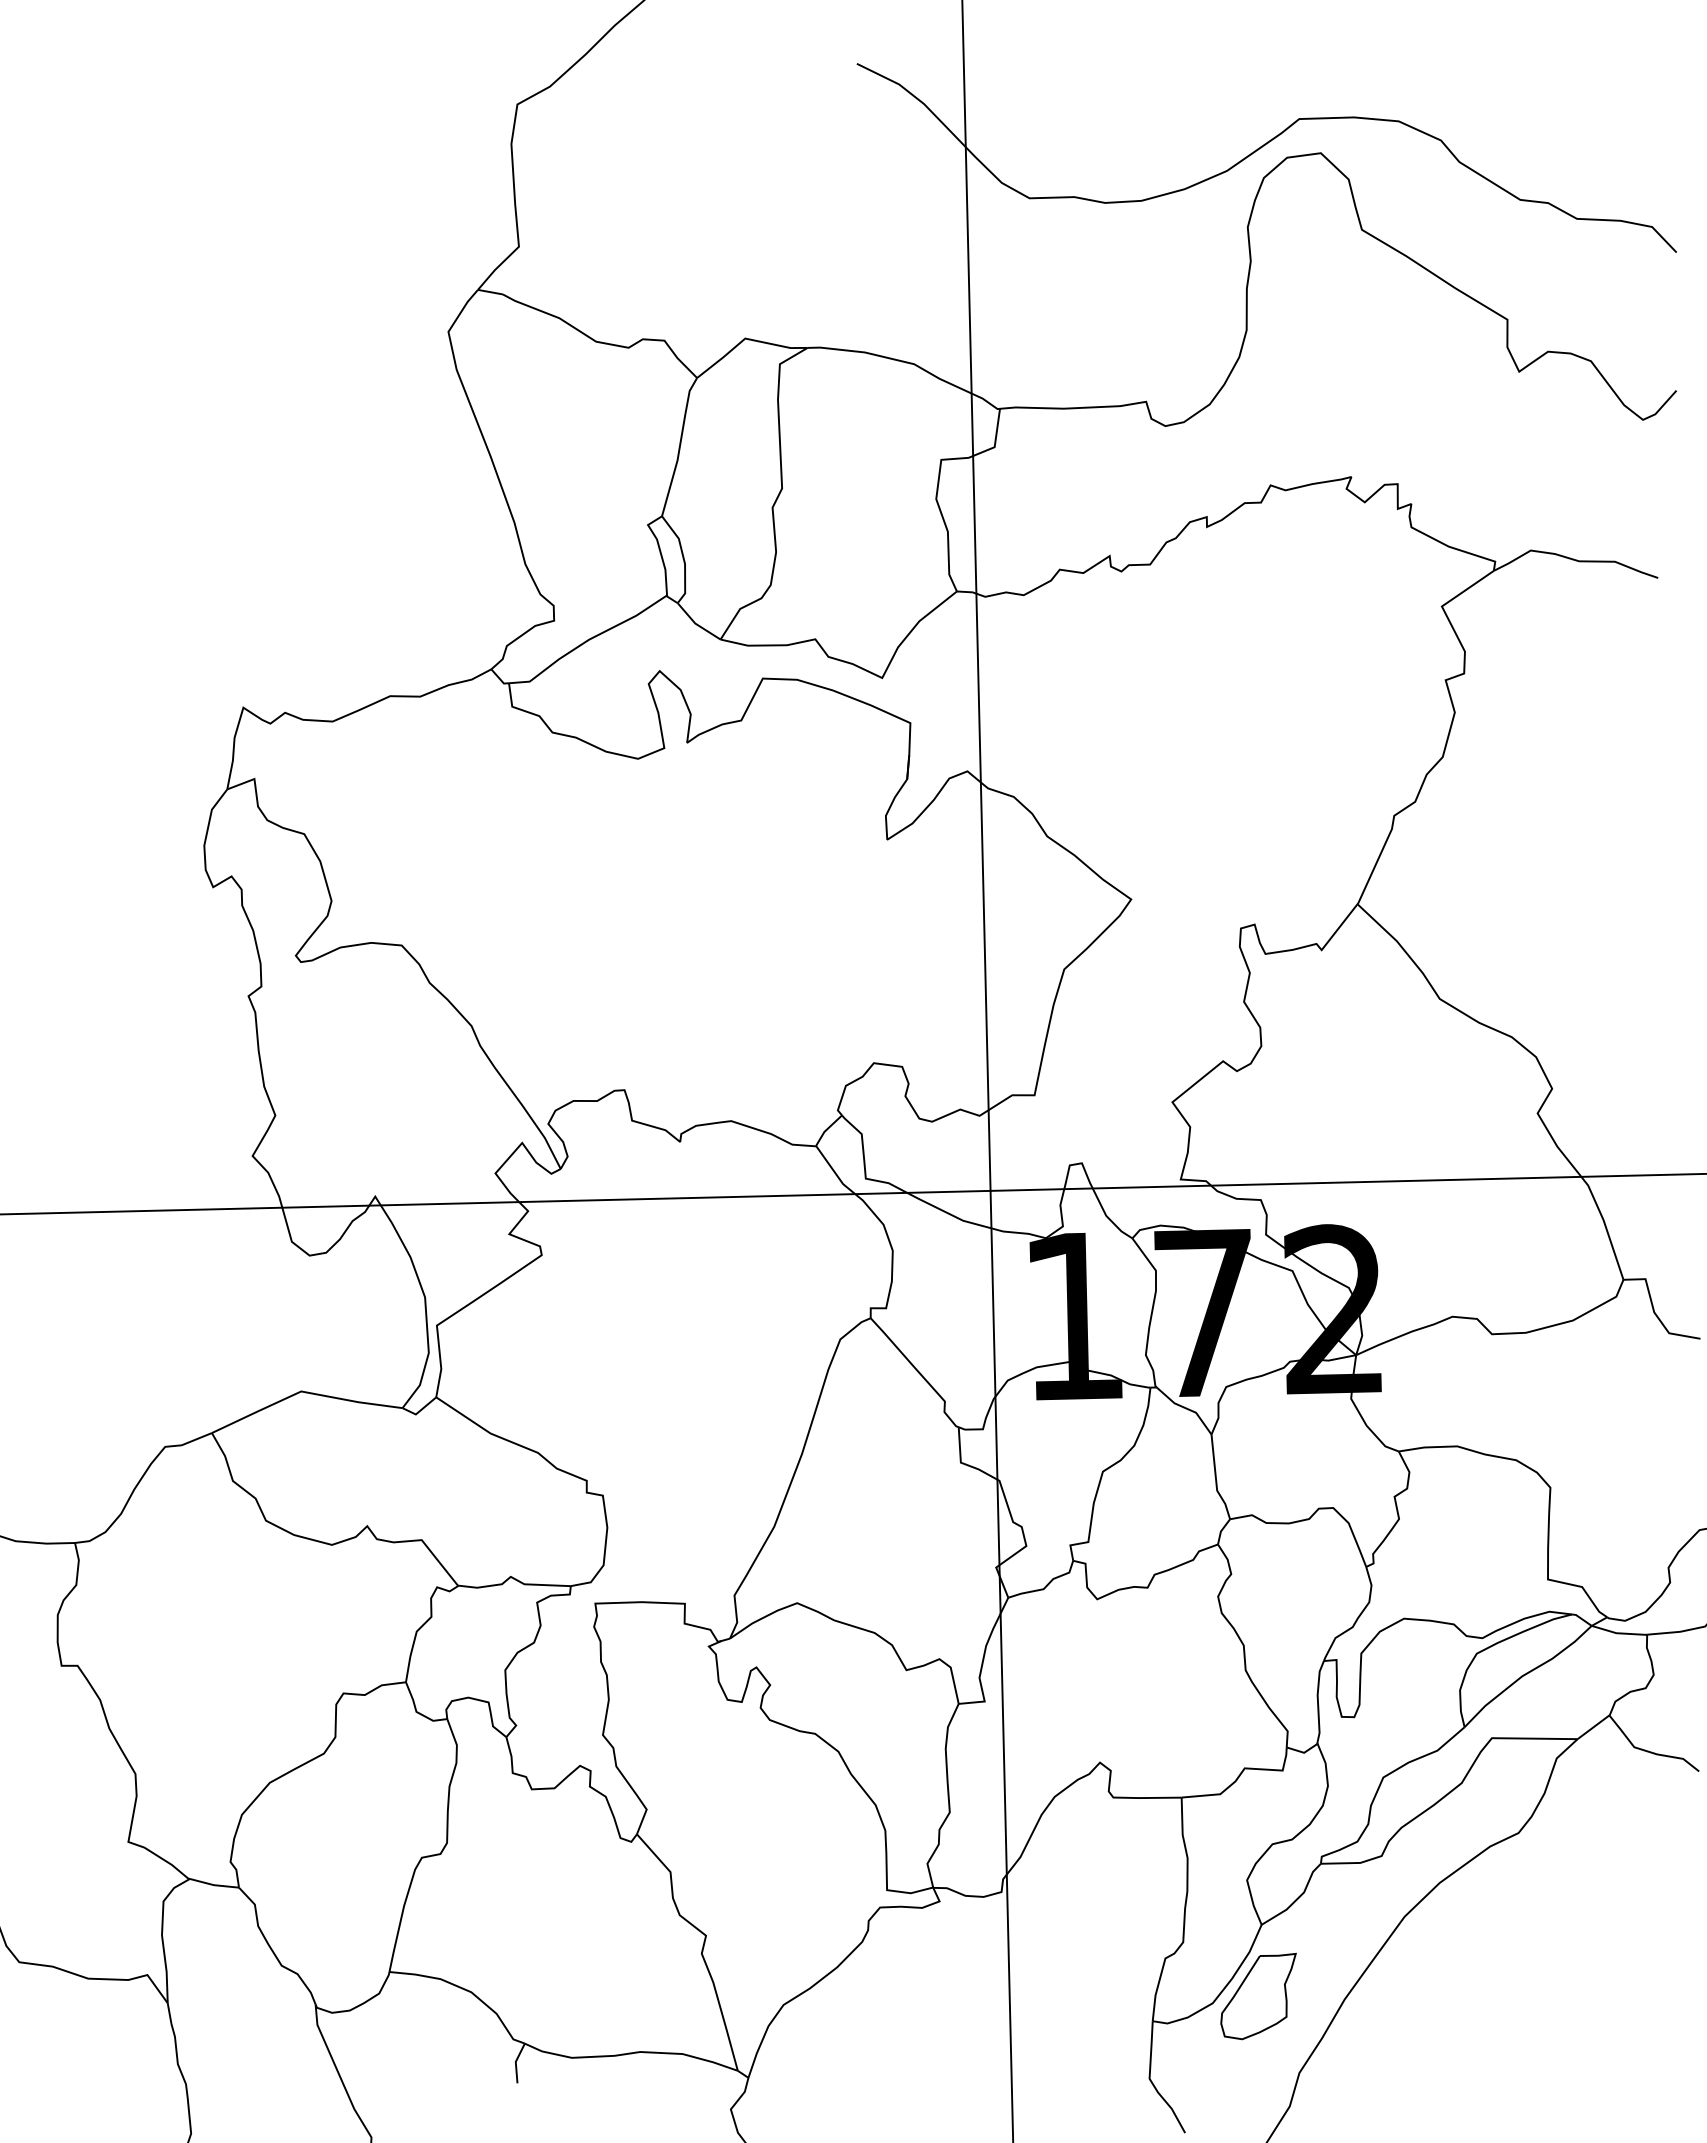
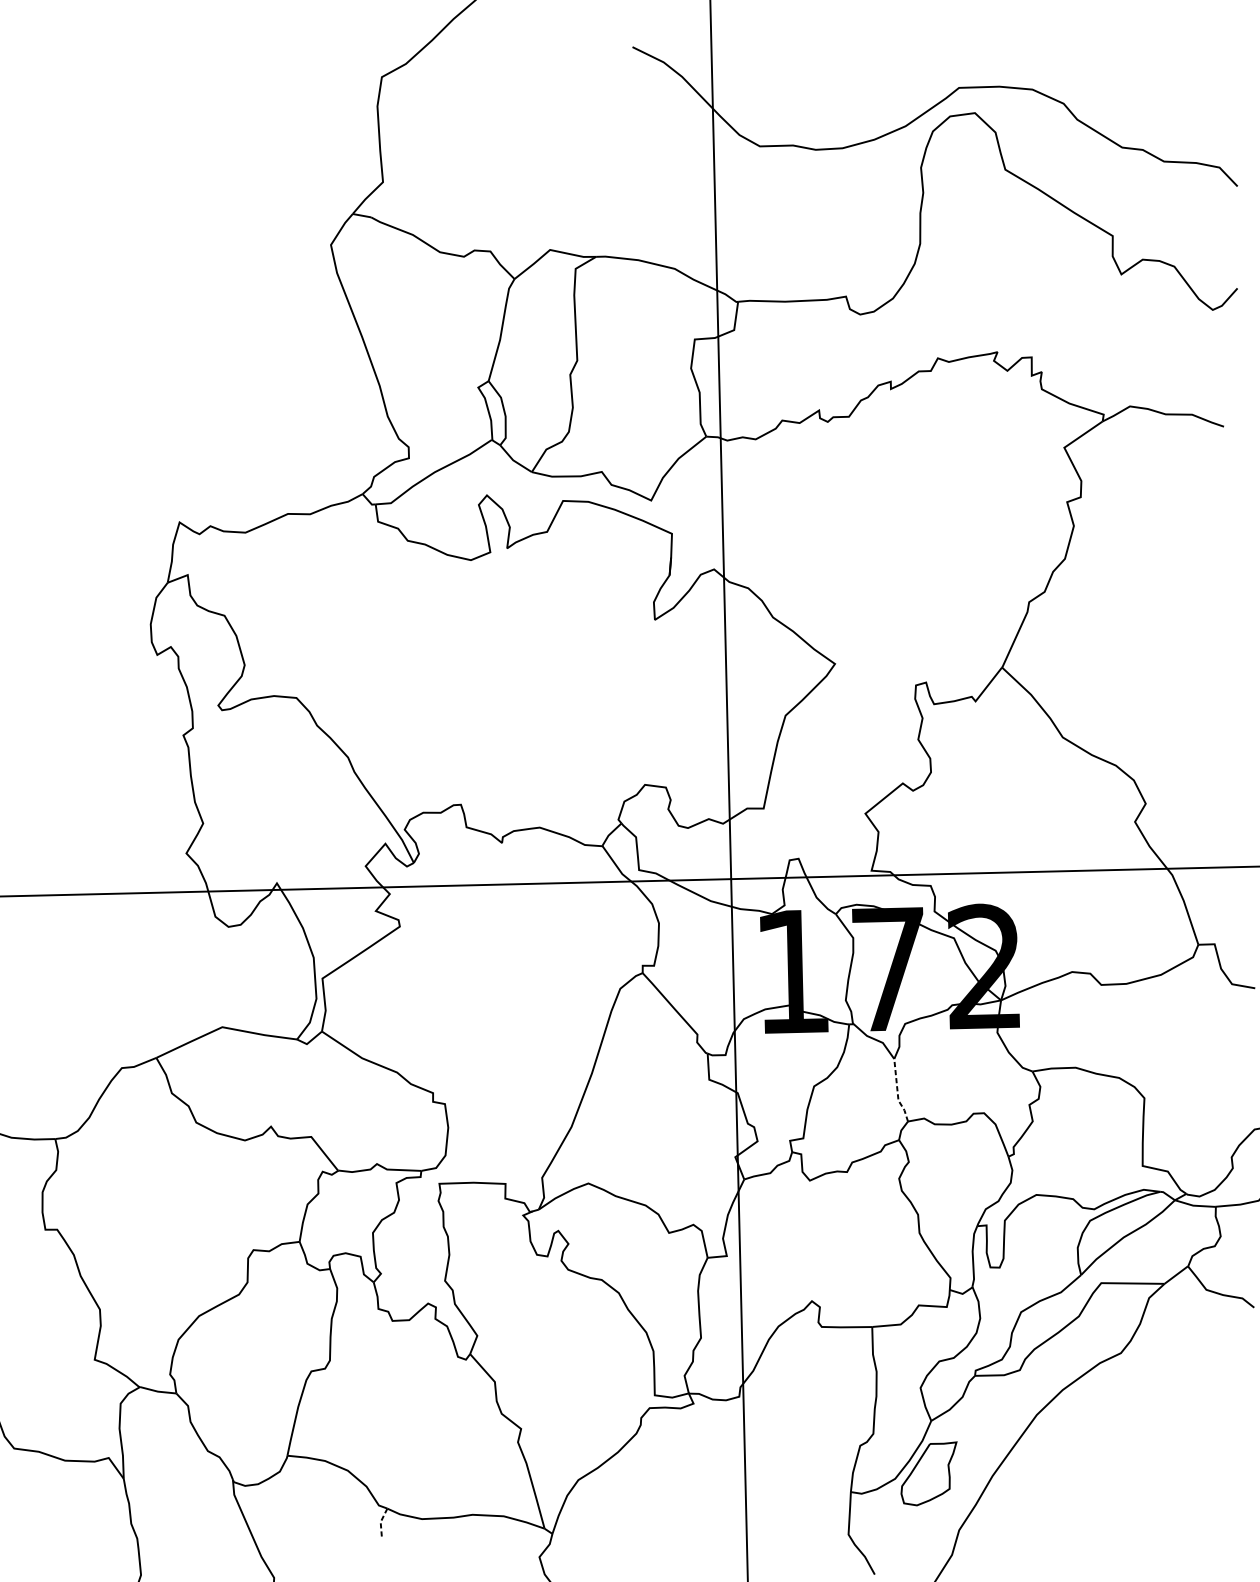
line: (1215, 1478) -> (897, 1091), solid -> dashed
line: (515, 2062) -> (380, 1522), solid -> dashed

